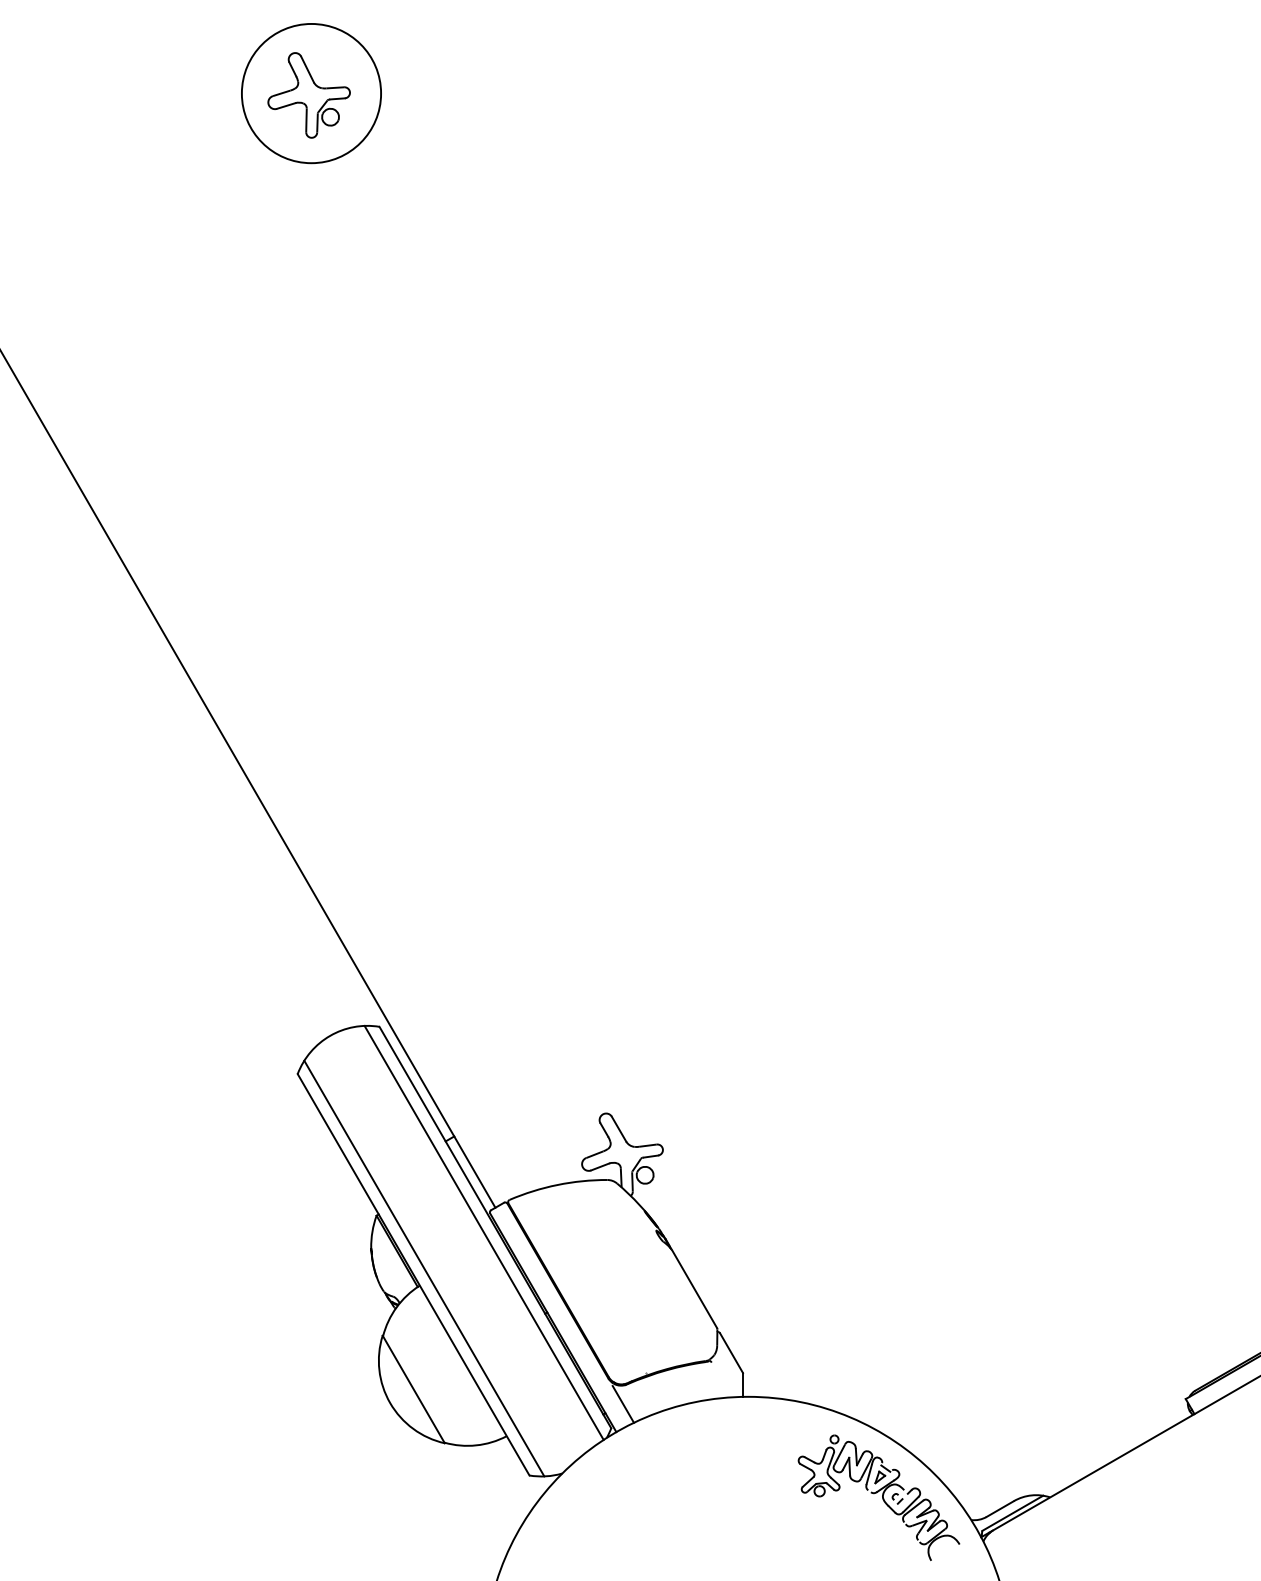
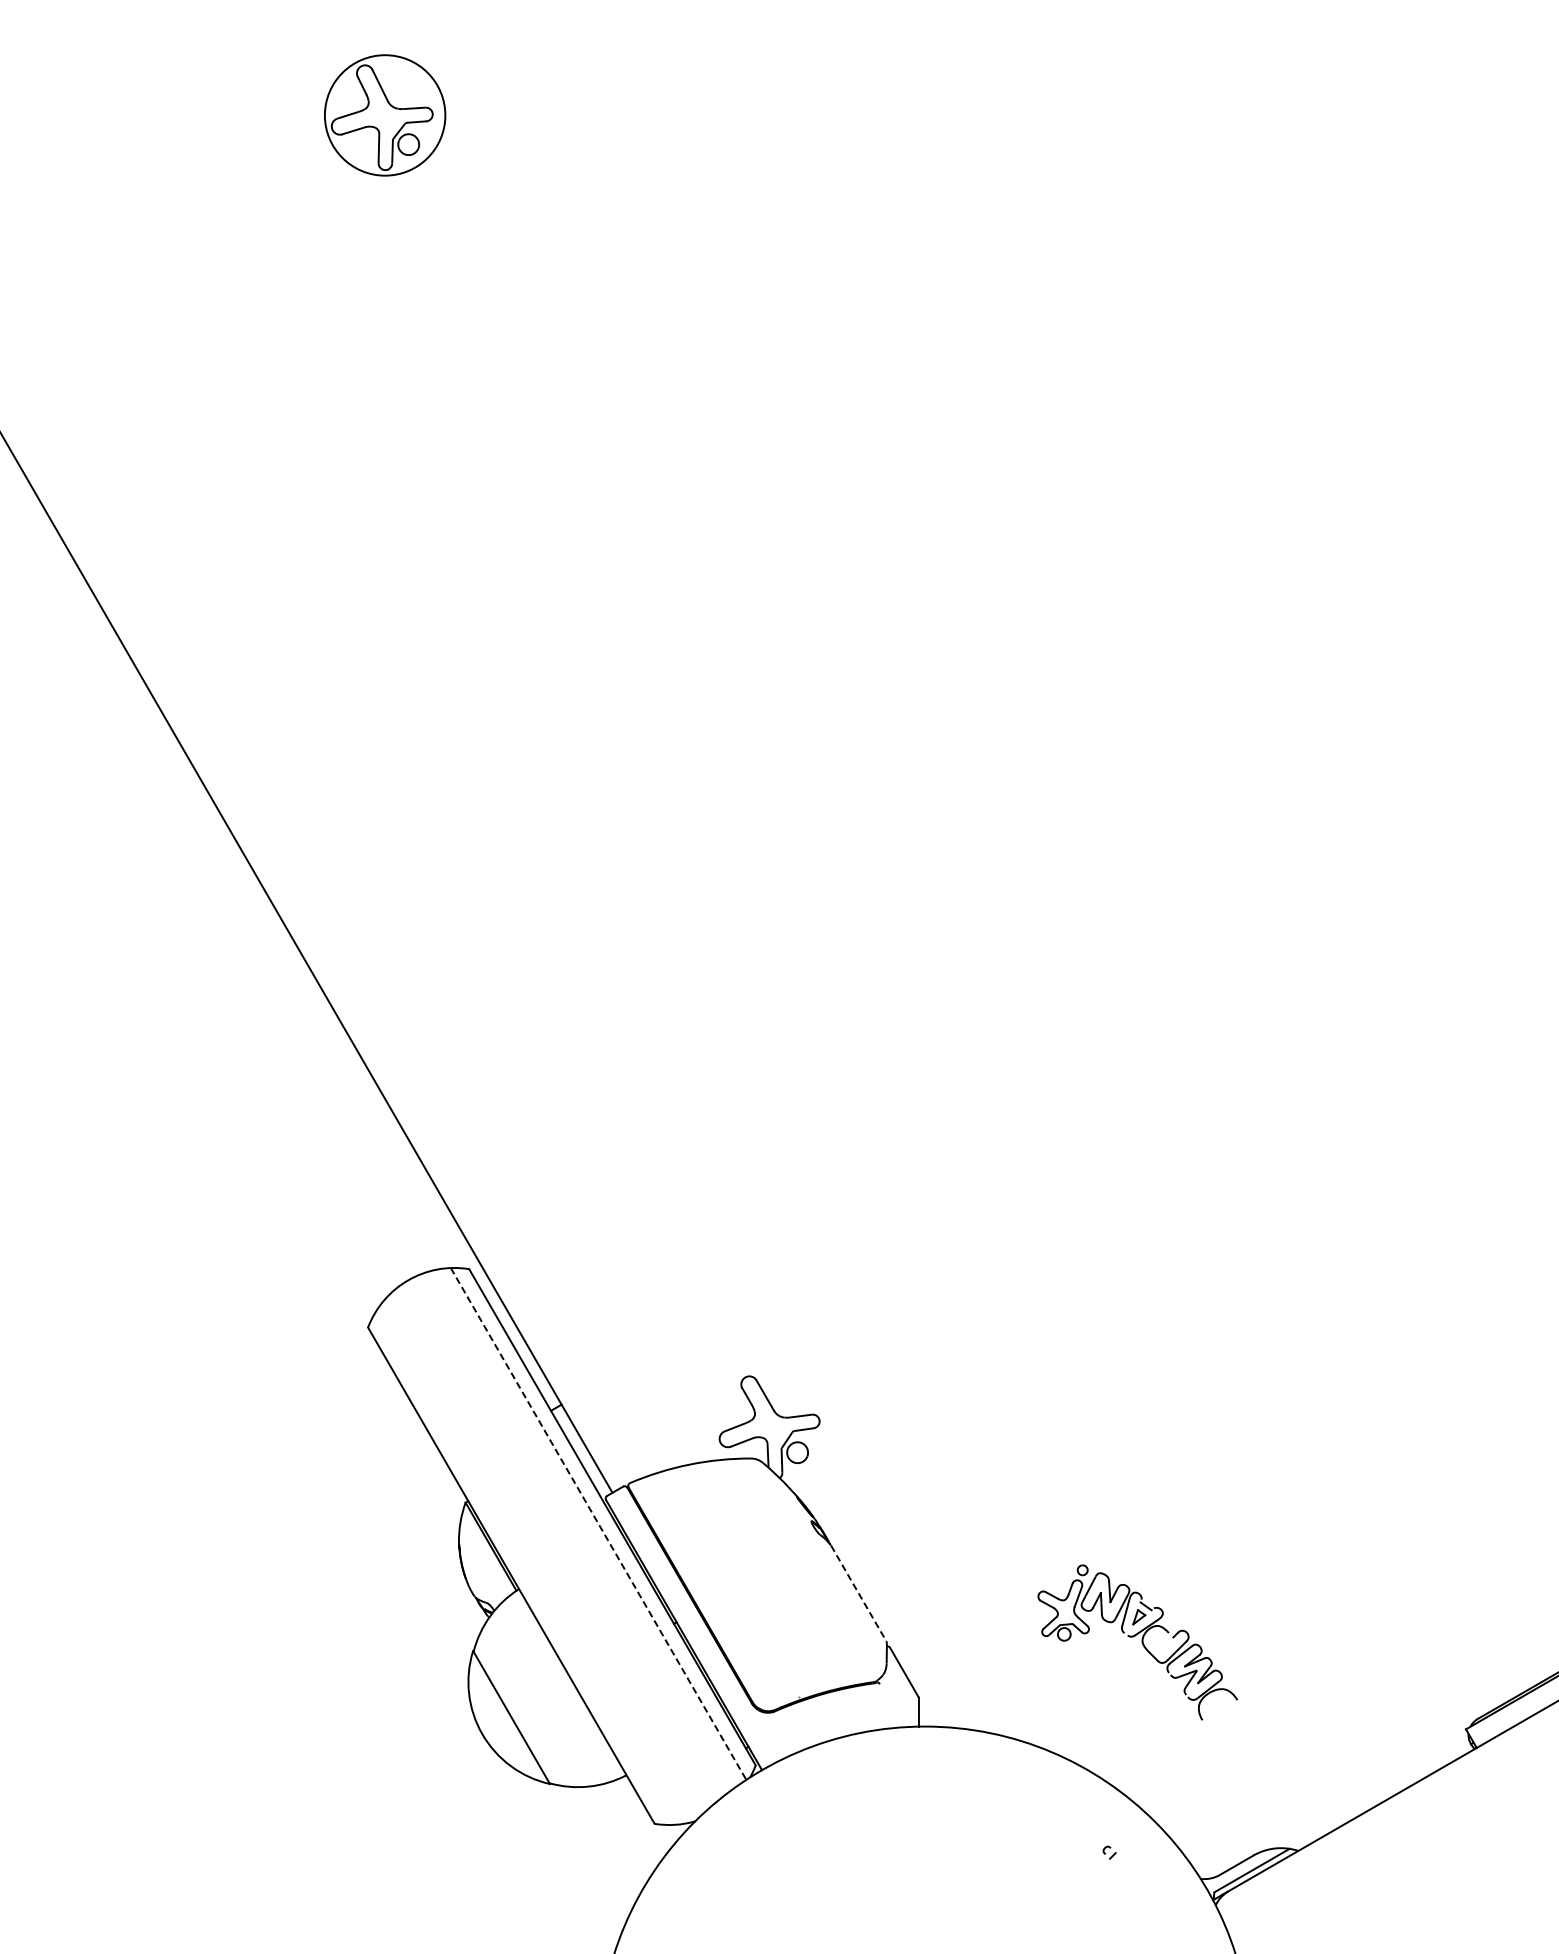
circle: (311, 93) -> (385, 115), size x0.7
line: (484, 1233) -> (598, 1524), solid -> dashed
line: (424, 1268) -> (524, 1567), removed
line: (695, 1289) -> (859, 1594), solid -> dashed
line: (623, 1404) -> (770, 1735), removed
part: (878, 1497) -> (1137, 1642), moved

